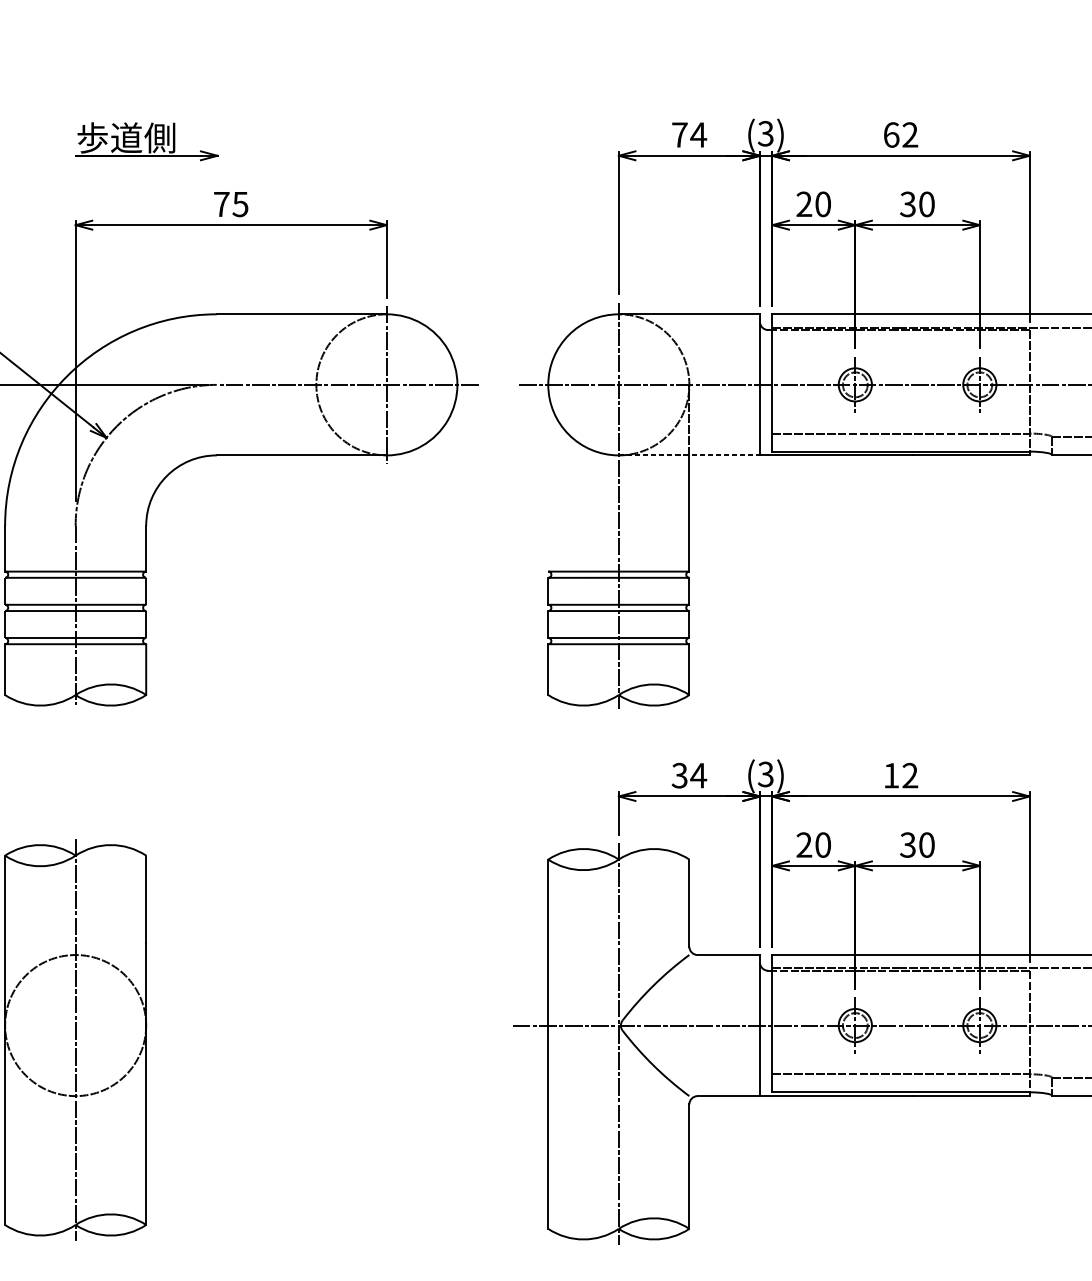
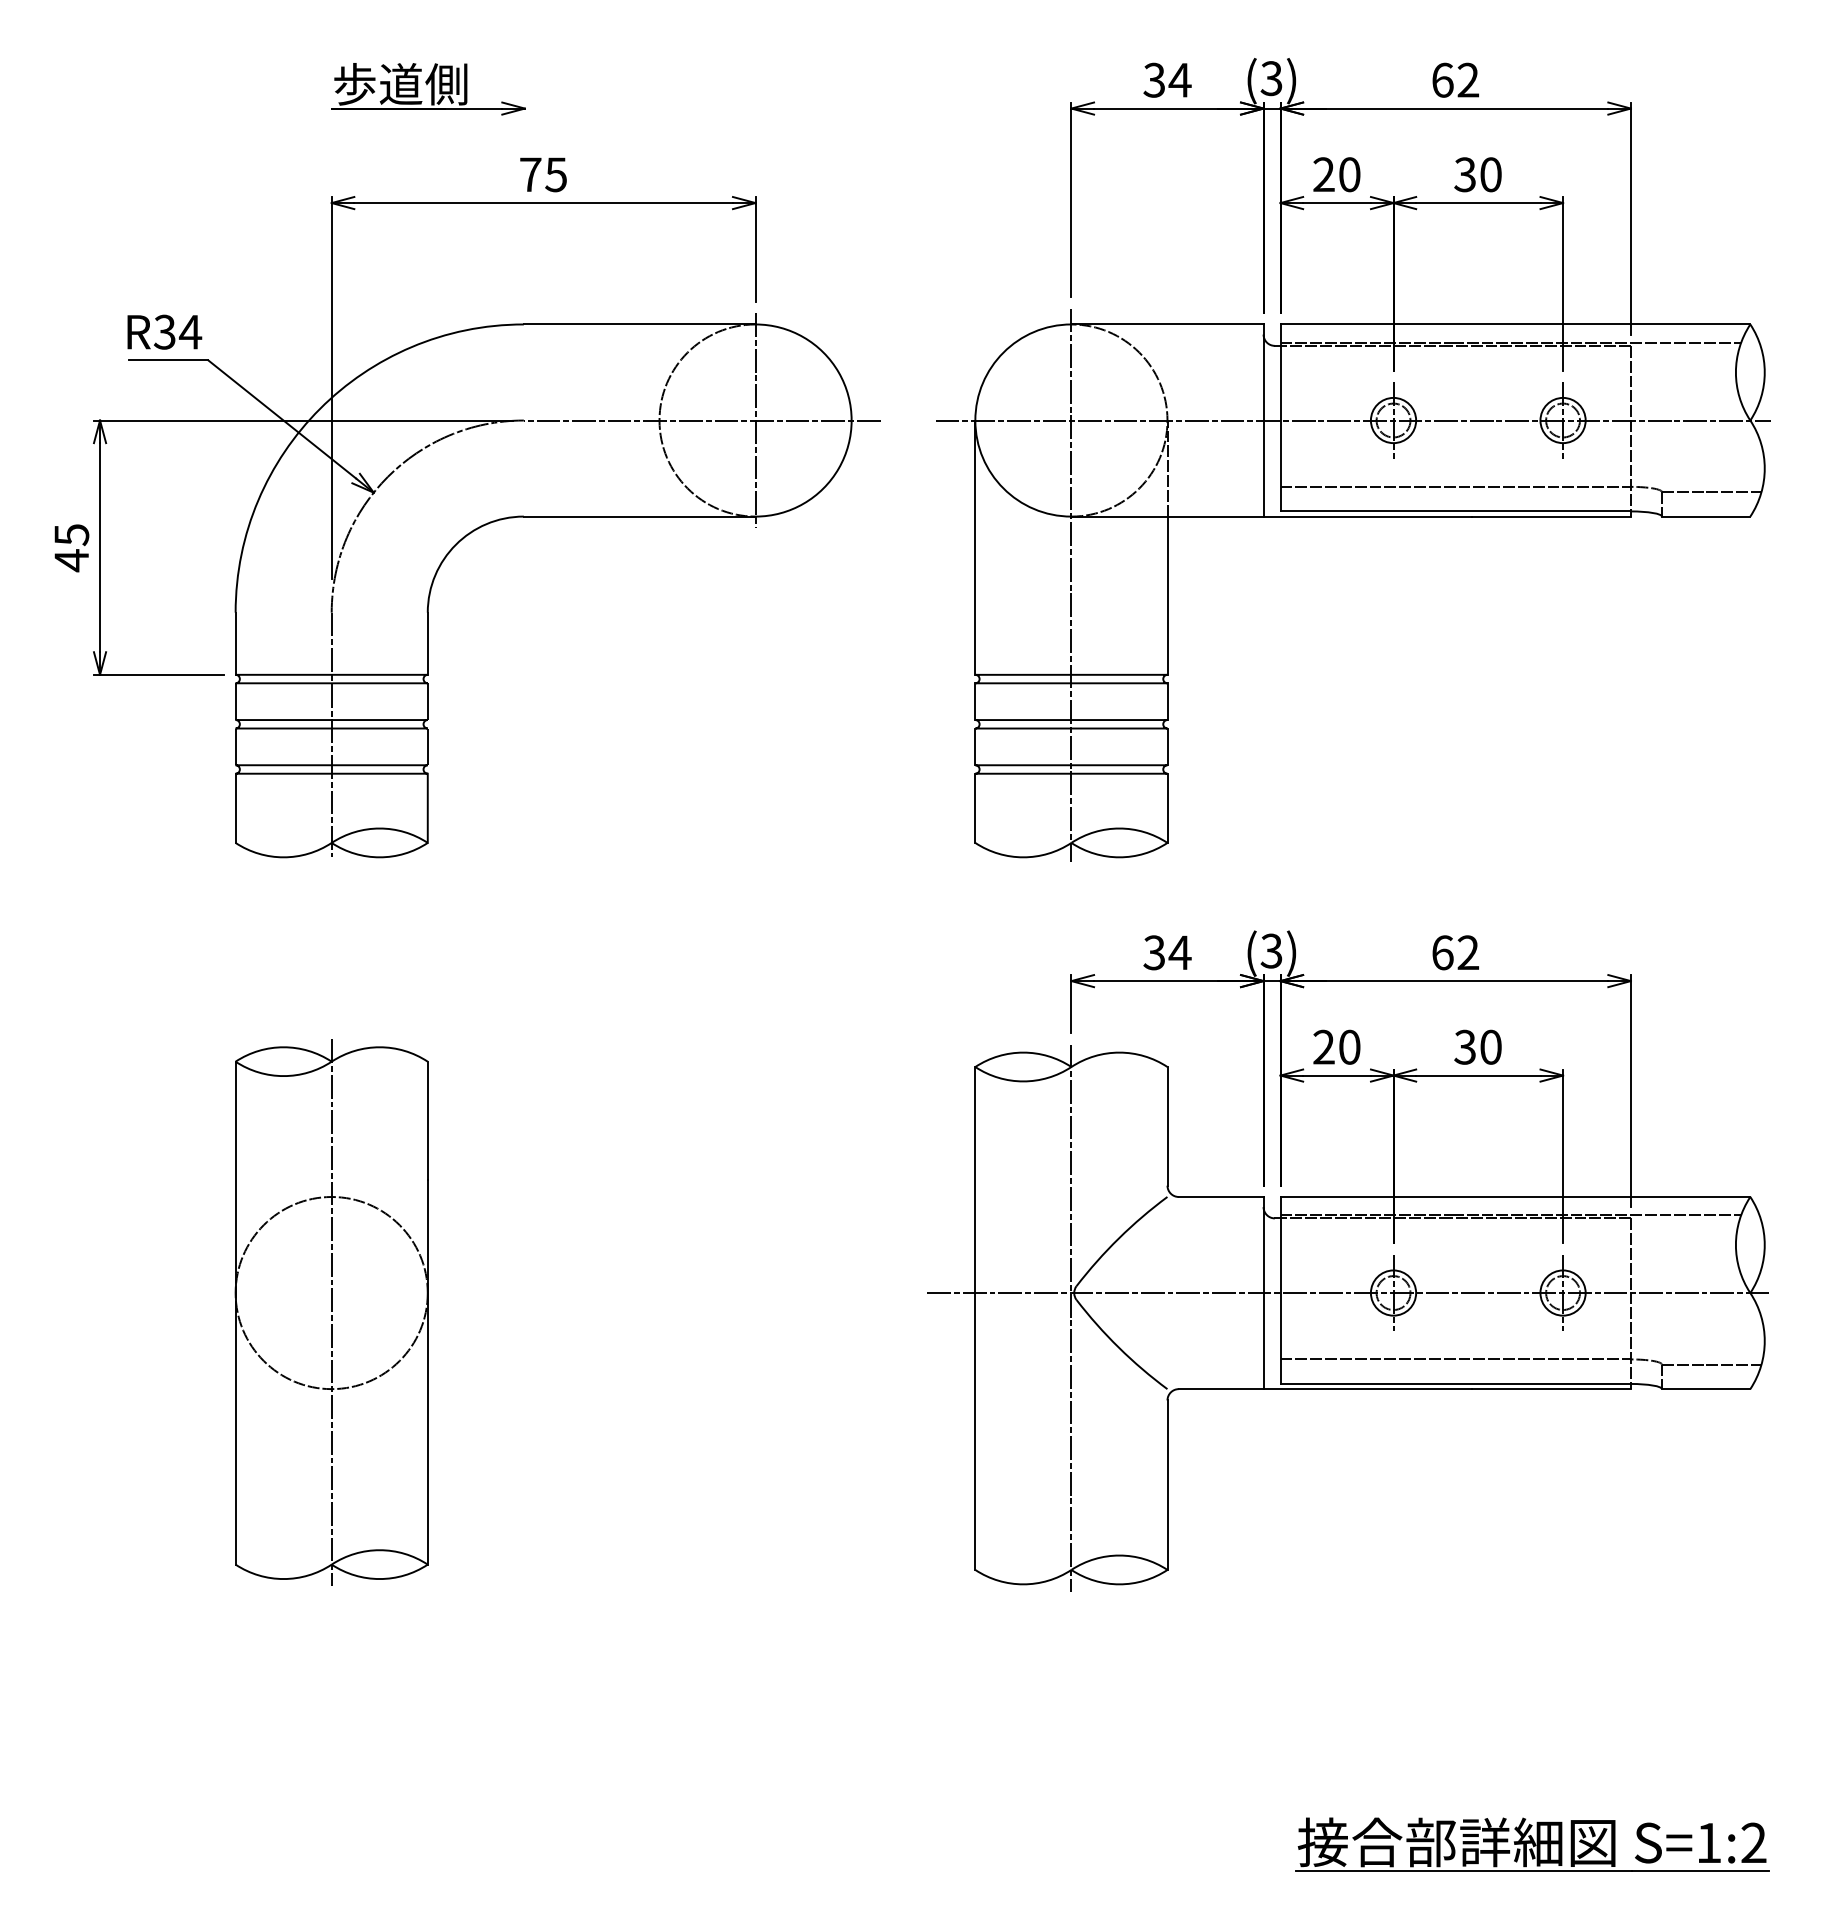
text: (679, 134) -> (1154, 79), 74 -> 34
line: (689, 455) -> (1167, 516), dashed -> solid
line: (548, 478) -> (975, 547), added
text: (891, 775) -> (1442, 952), 12 -> 62

